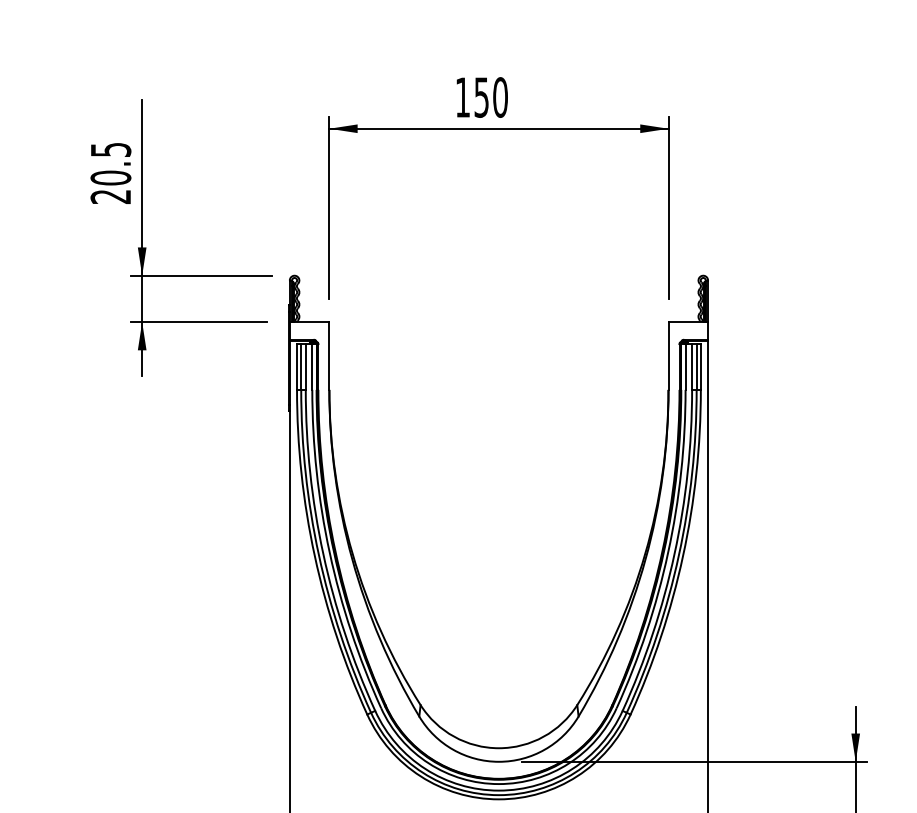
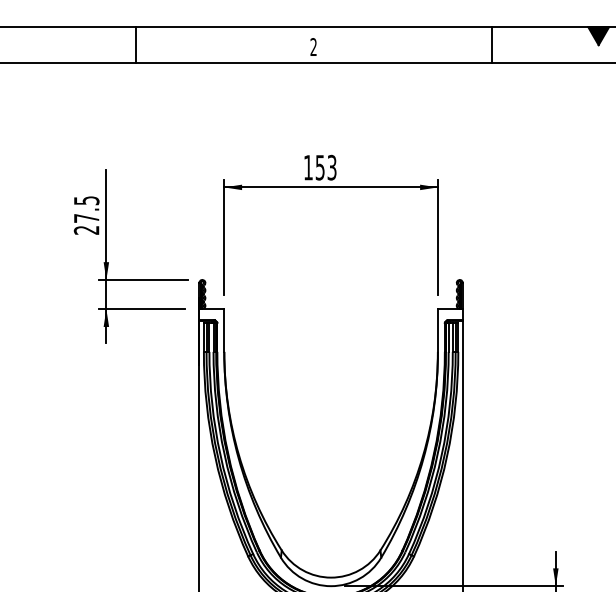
text: (499, 97) -> (331, 167), 150 -> 153
text: (110, 178) -> (86, 218), 20.5 -> 27.5

